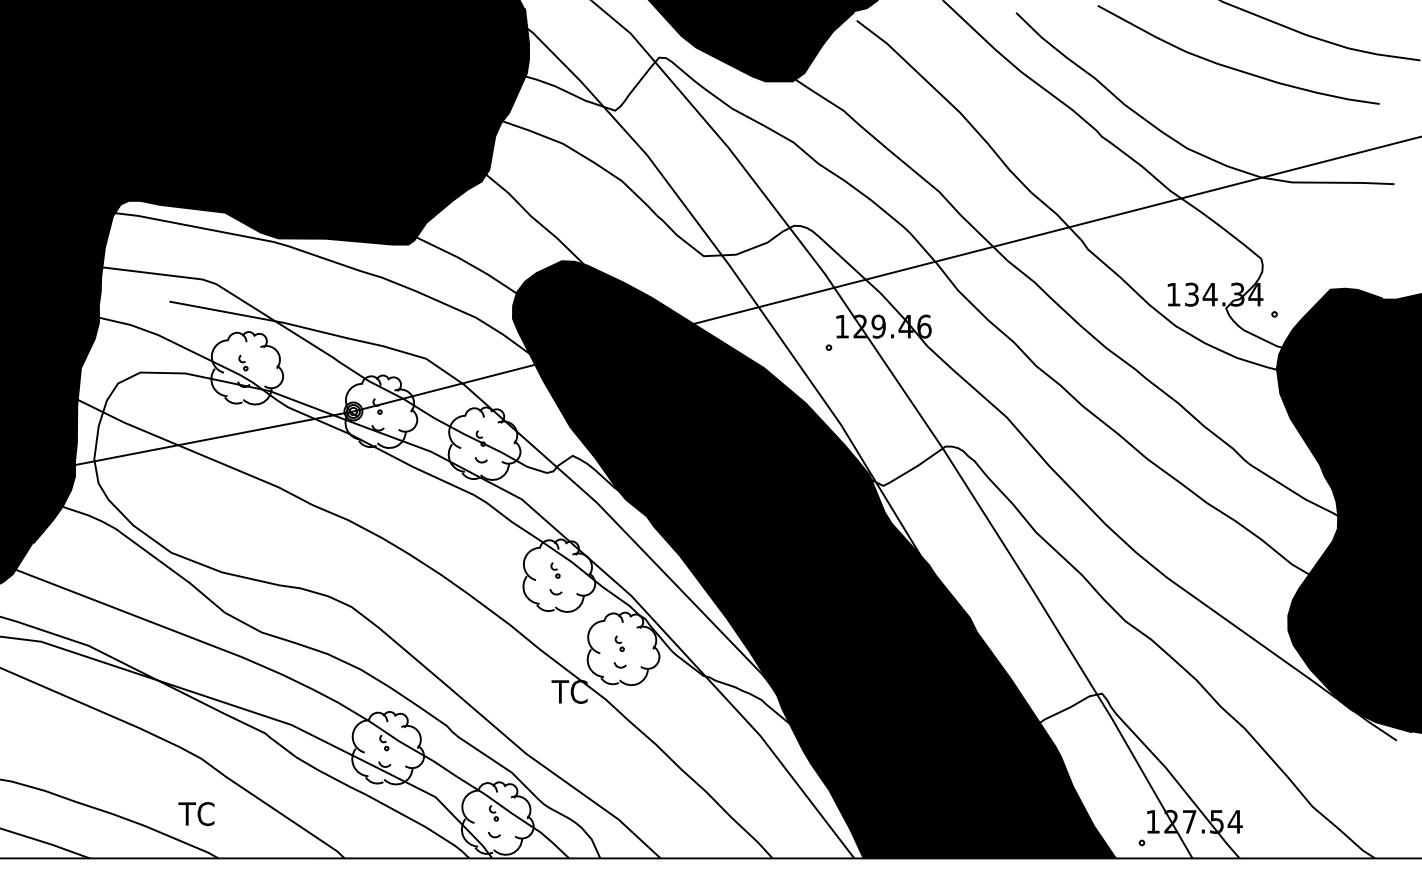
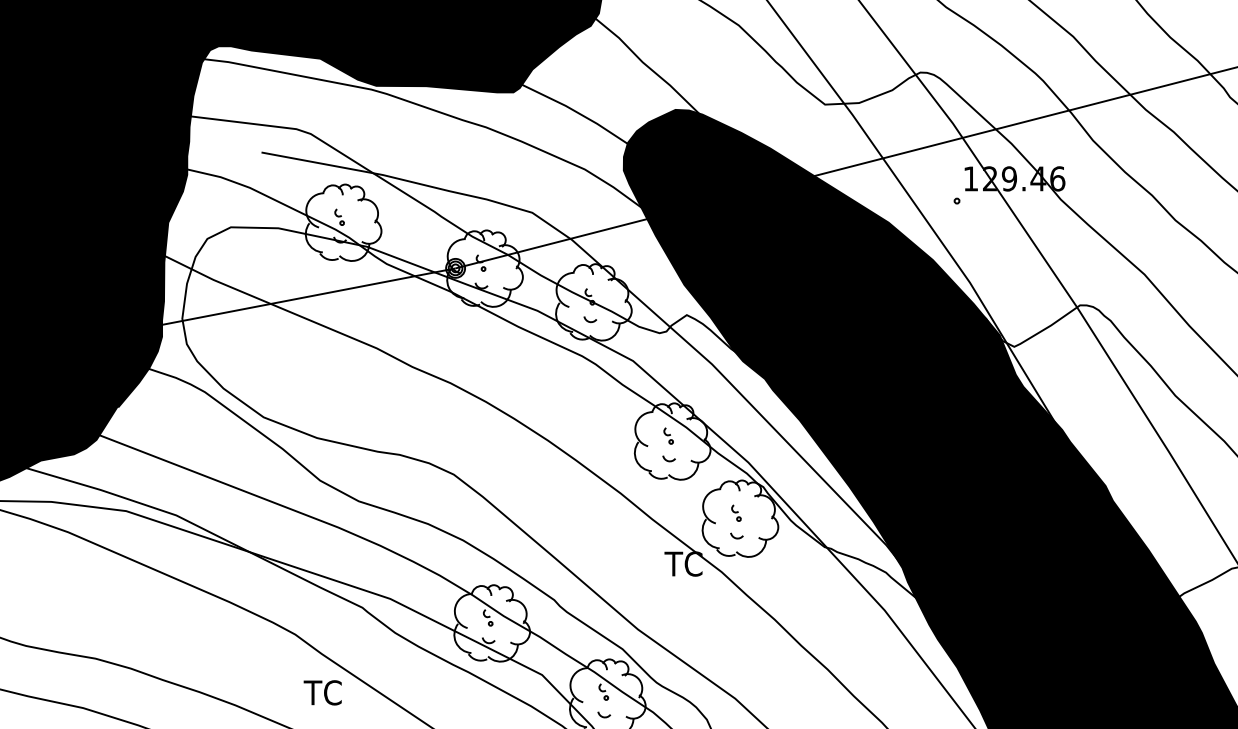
text: (196, 813) -> (322, 692), moved

